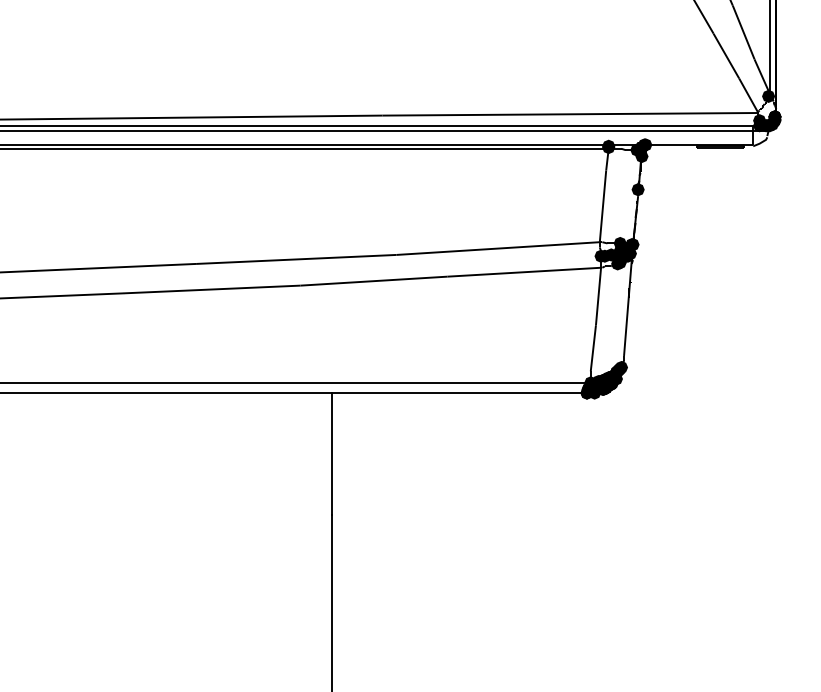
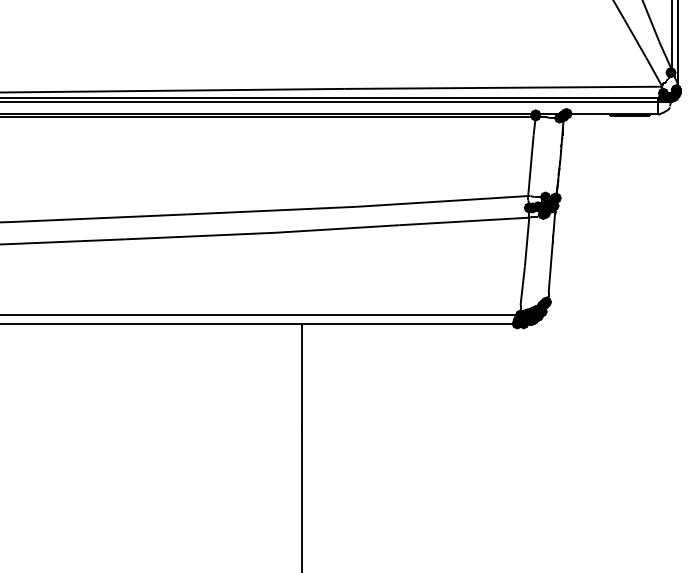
fill: (641, 156) -> (563, 123), removed
fill: (637, 189) -> (560, 151), removed

